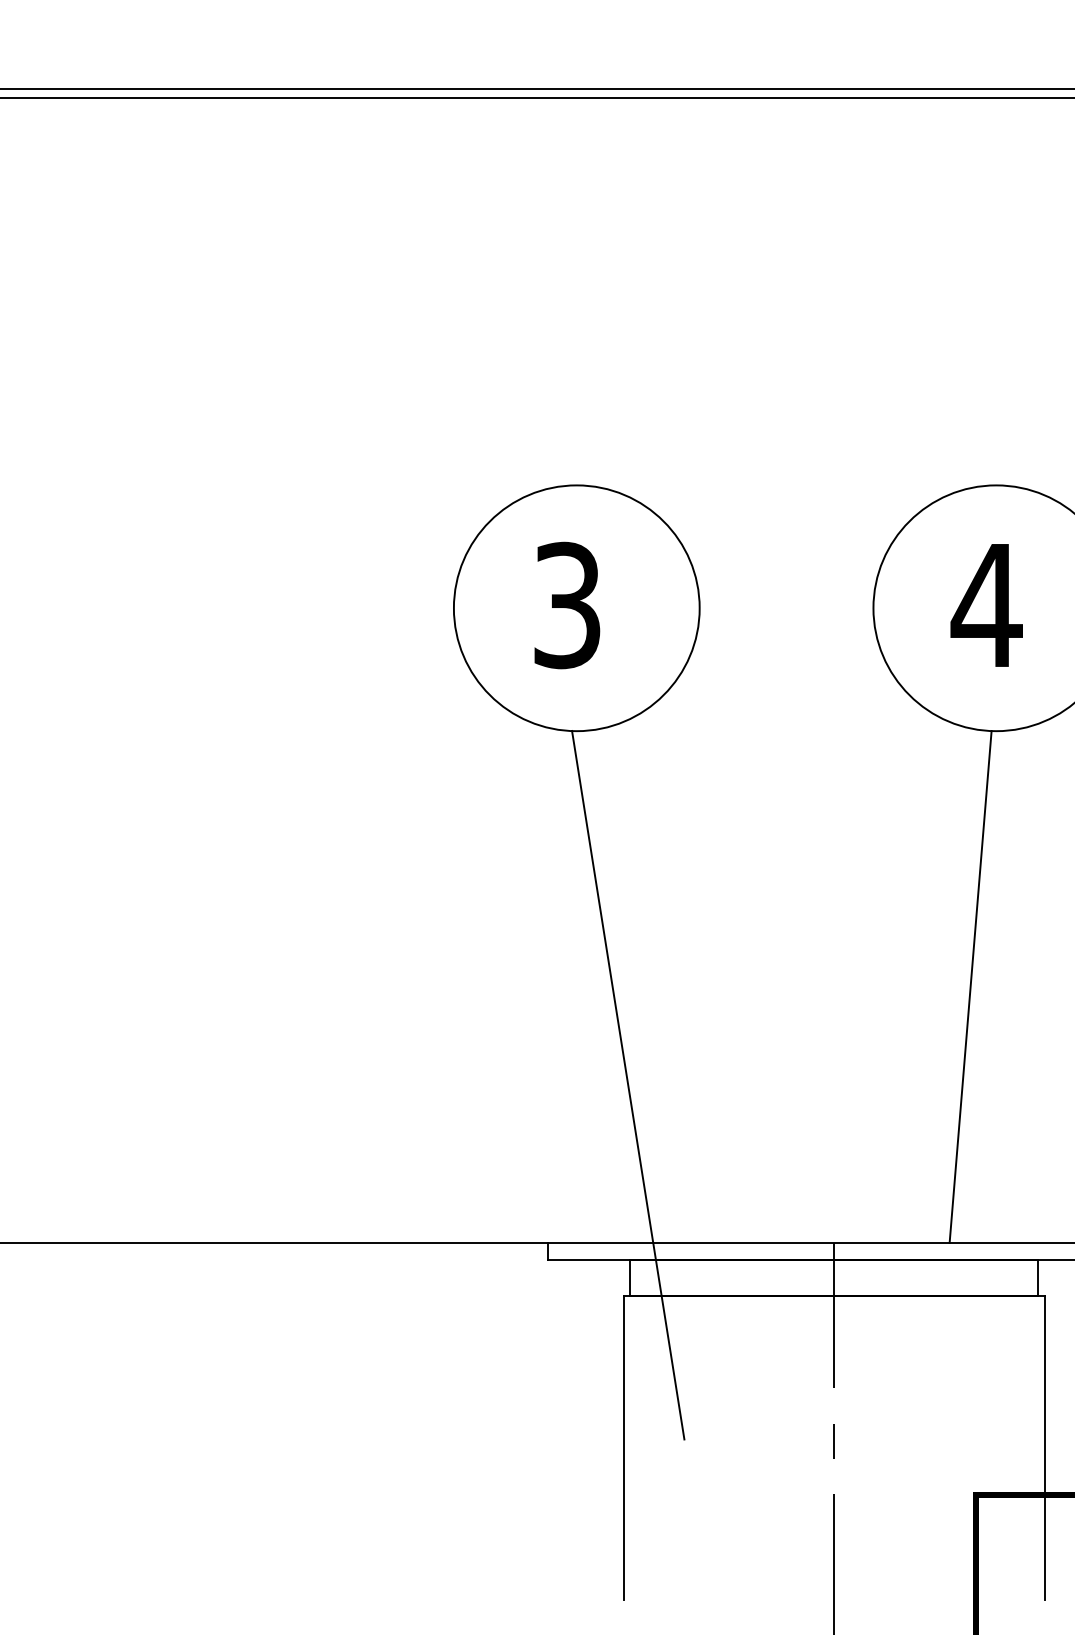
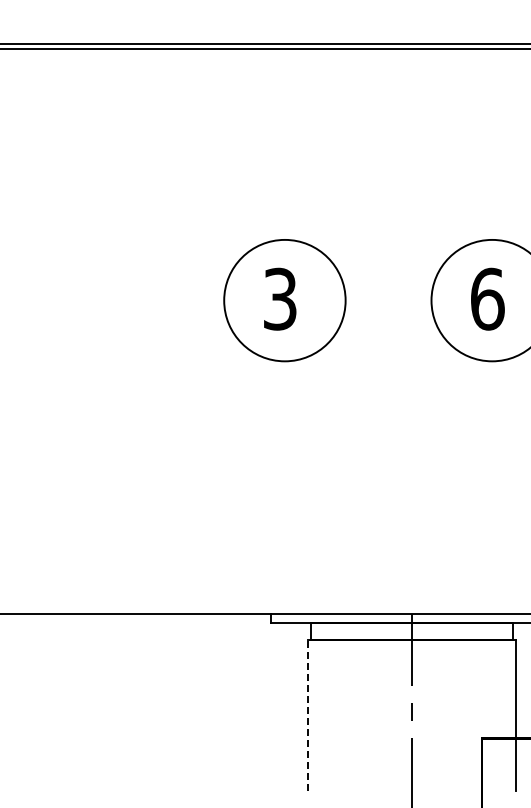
text: (986, 603) -> (487, 298), 4 -> 6
line: (970, 986) -> (479, 487), removed
line: (628, 1085) -> (310, 536), removed
line: (624, 1447) -> (308, 715), solid -> dashed

